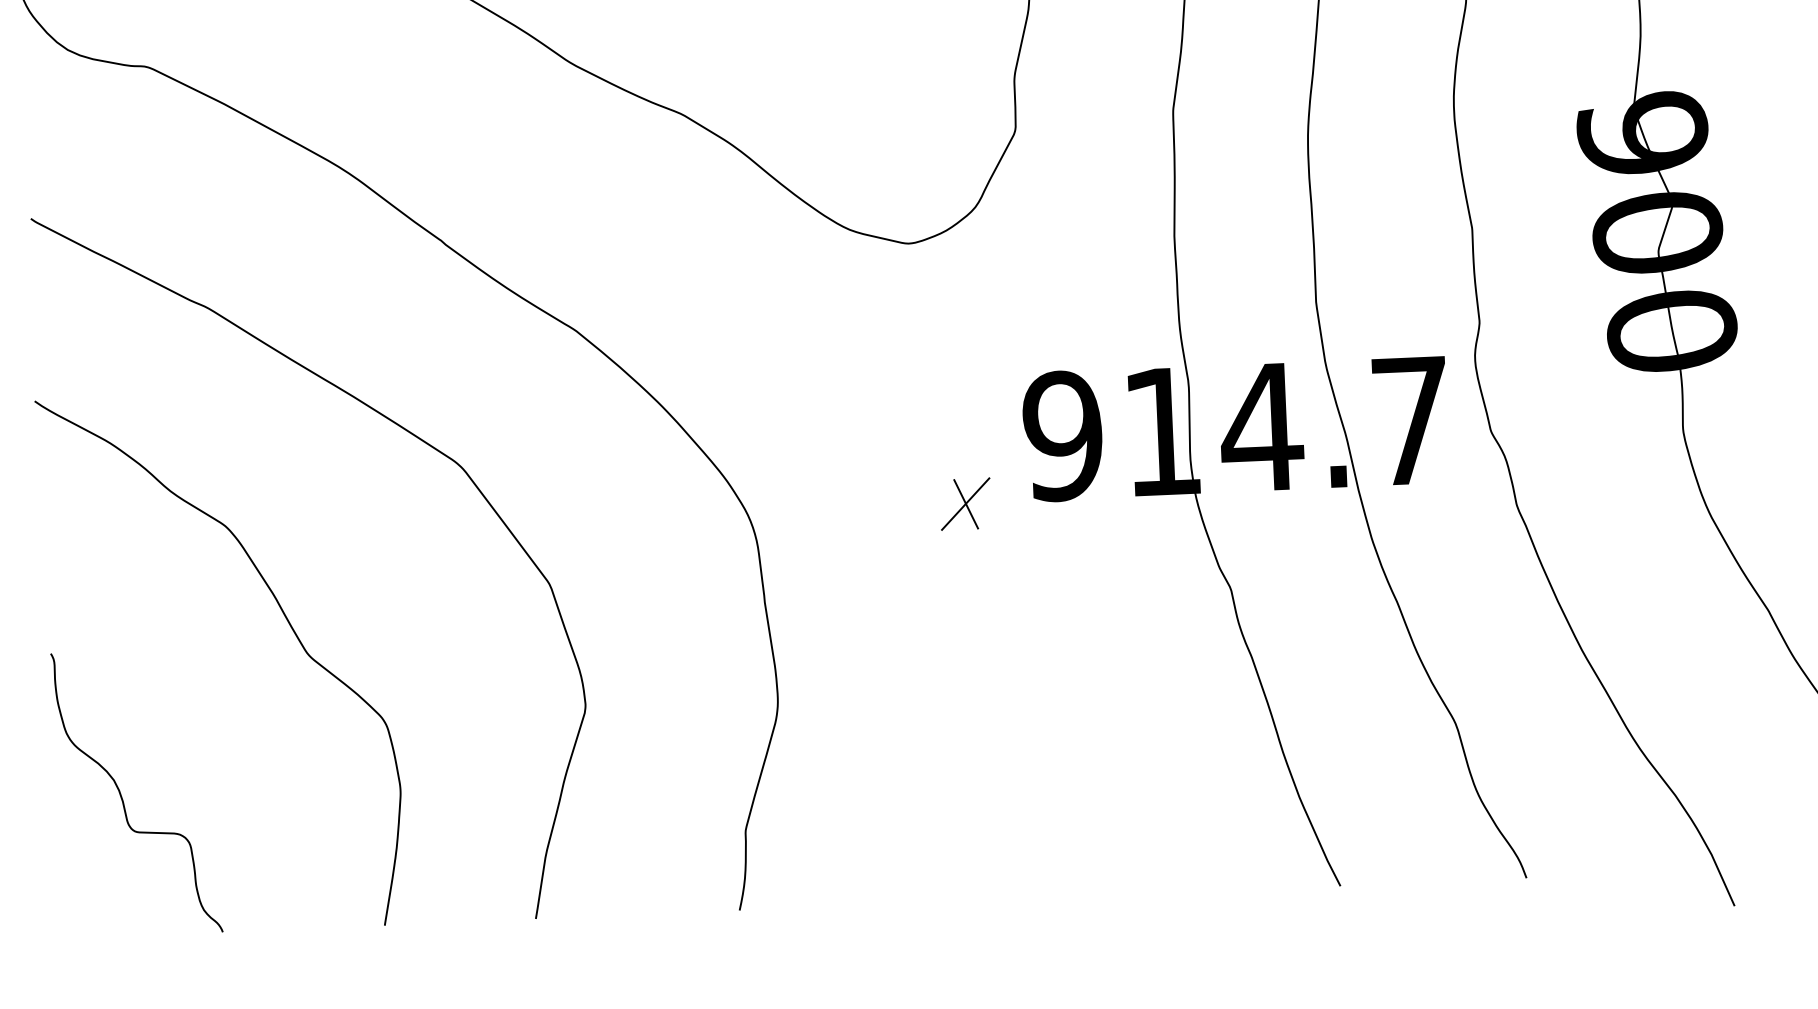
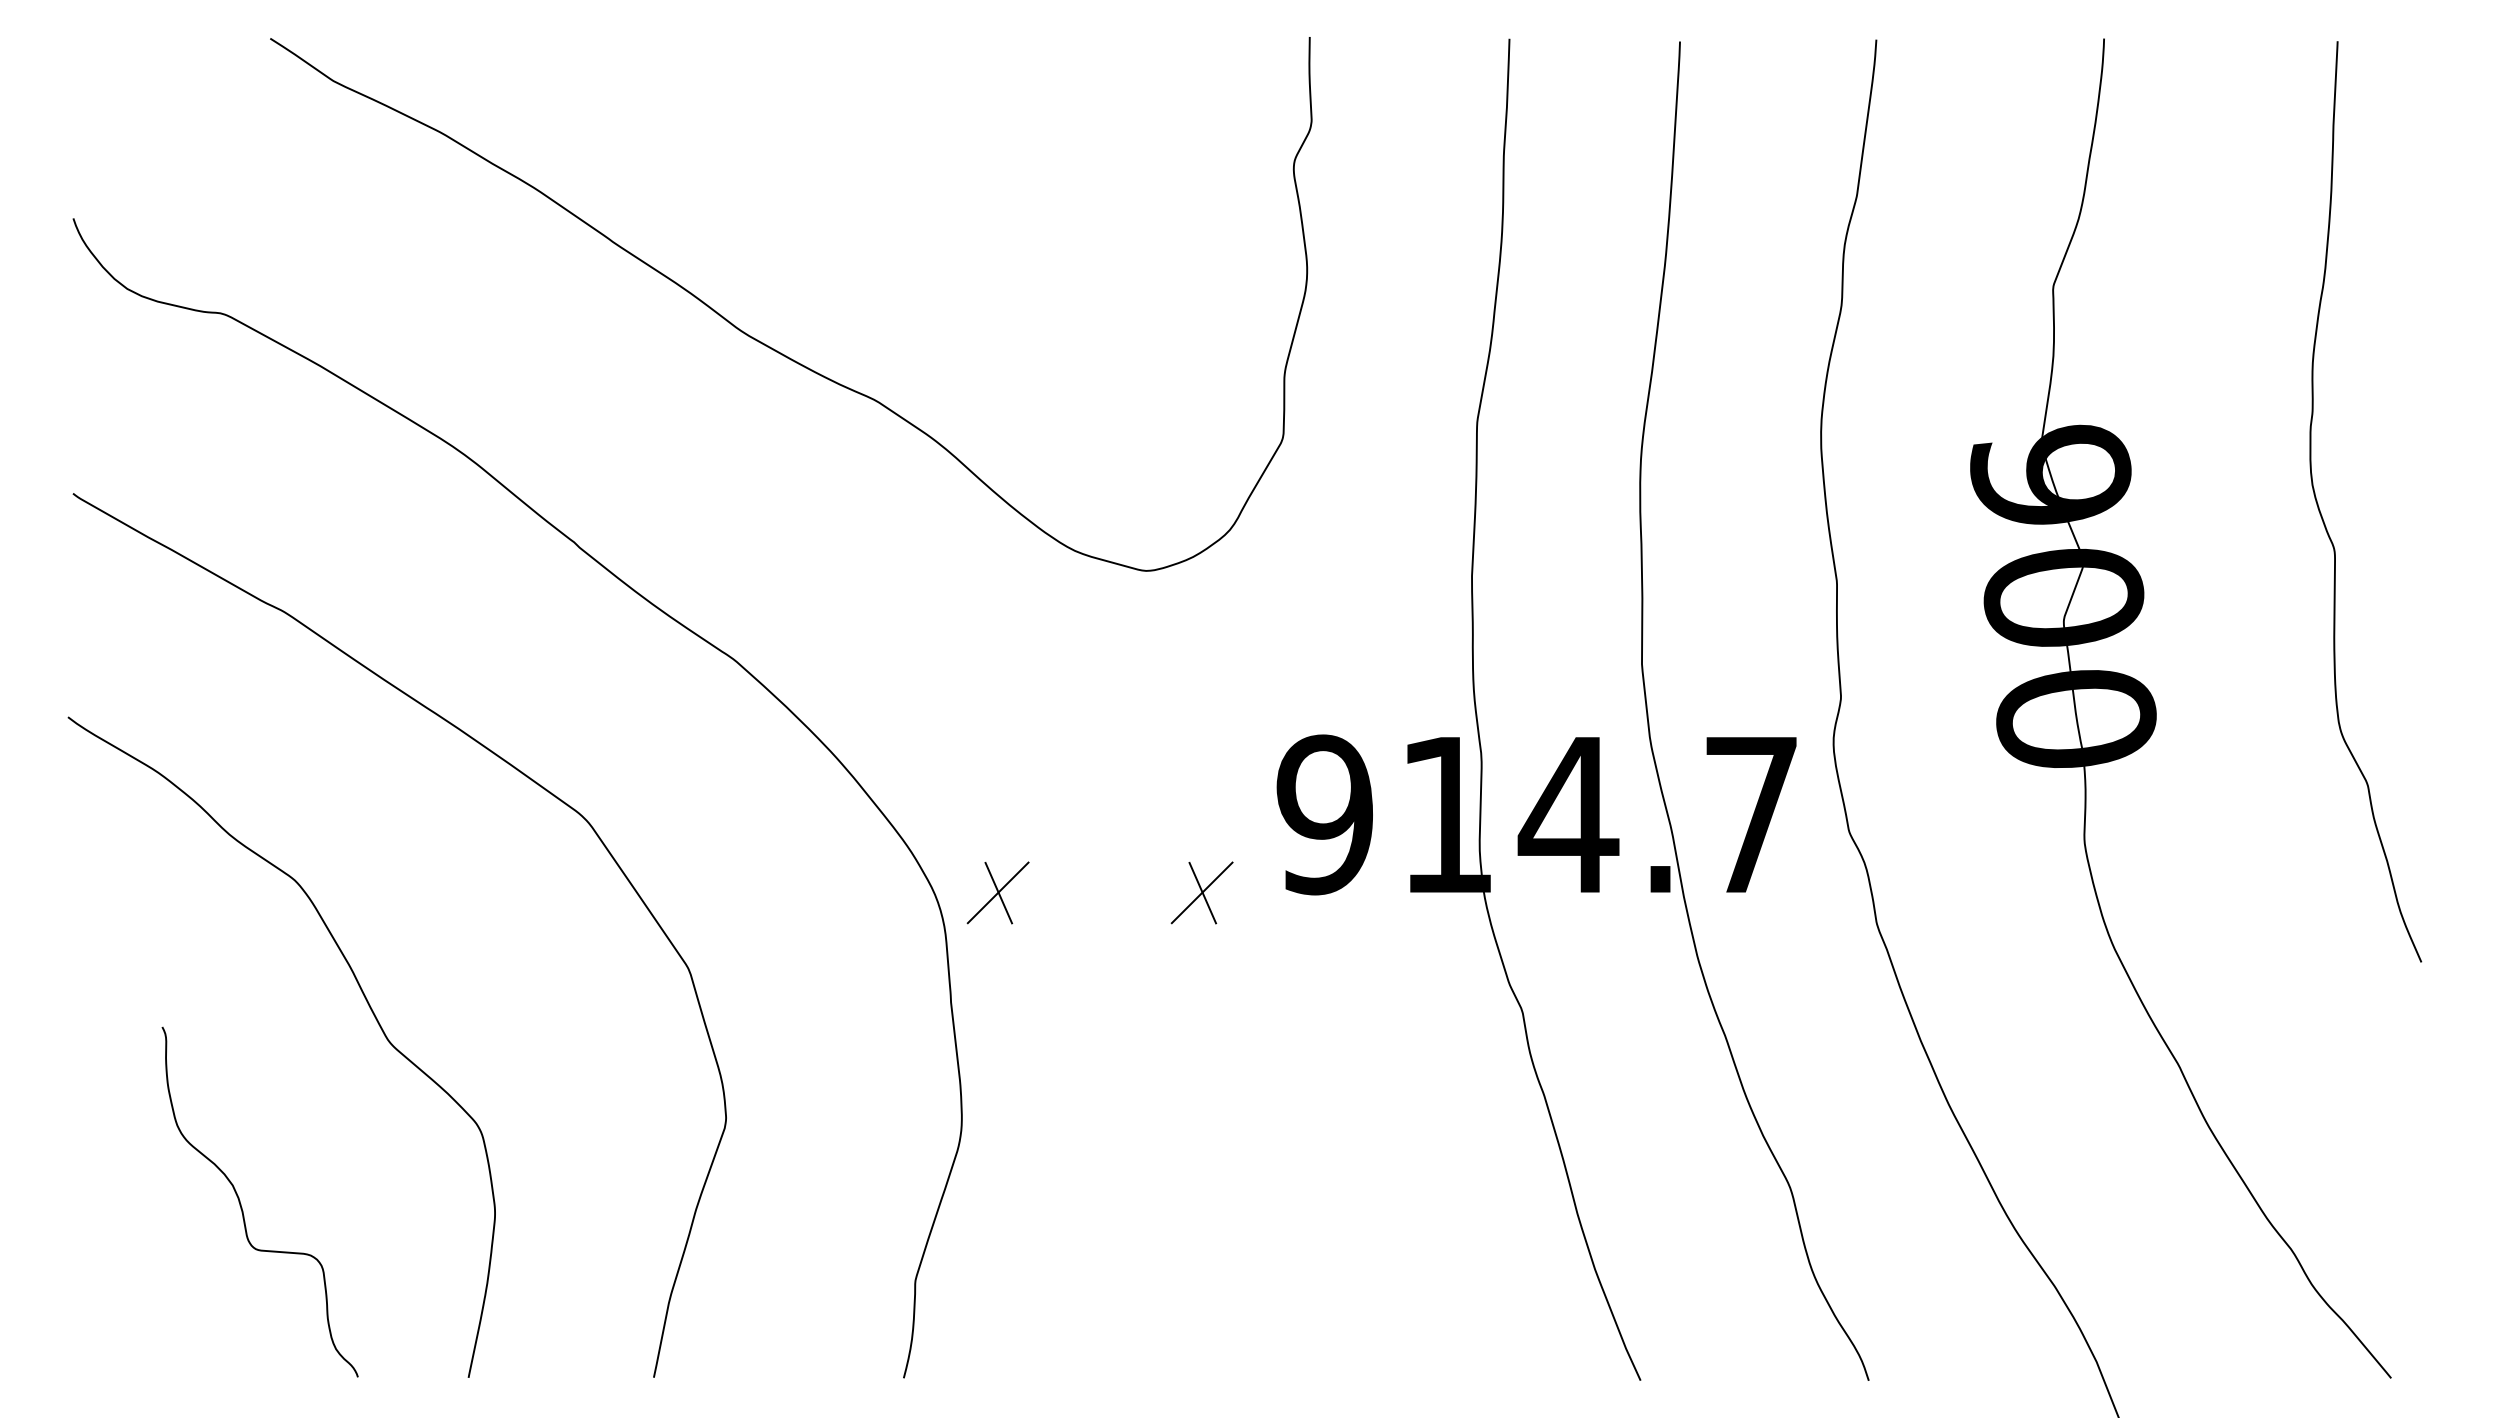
part: (798, 511) -> (997, 892), added
curve: (122, 797) -> (242, 1207), moved

